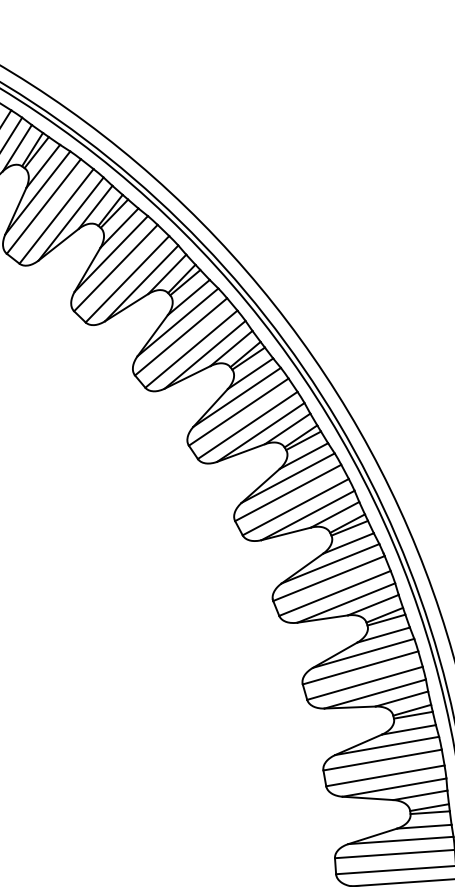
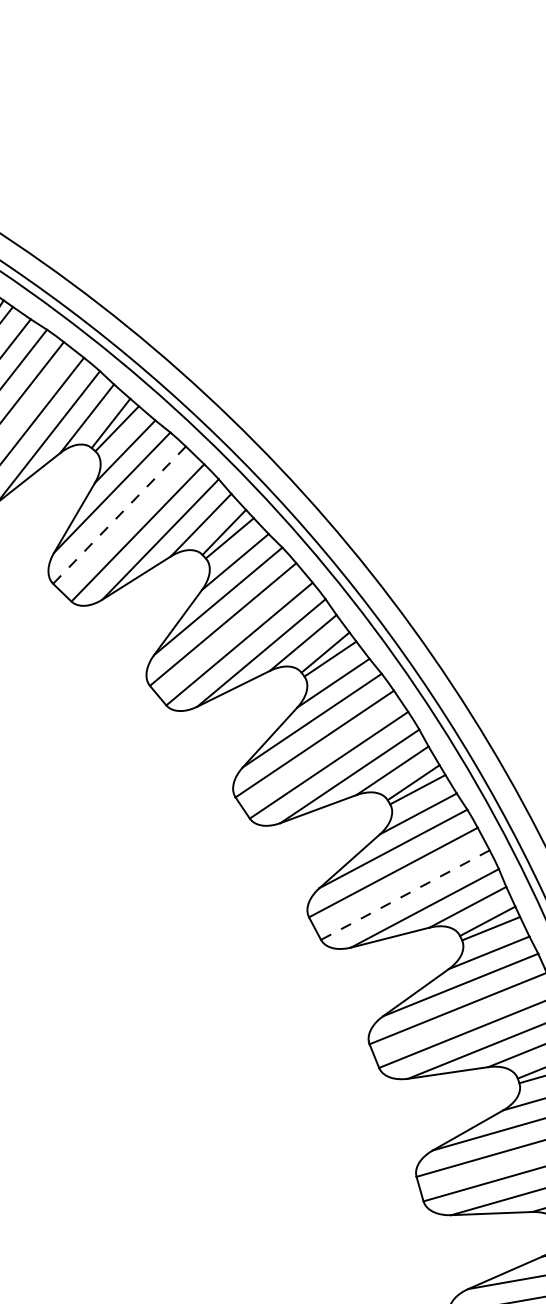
line: (115, 268) -> (118, 515), solid -> dashed
line: (295, 507) -> (404, 895), solid -> dashed

